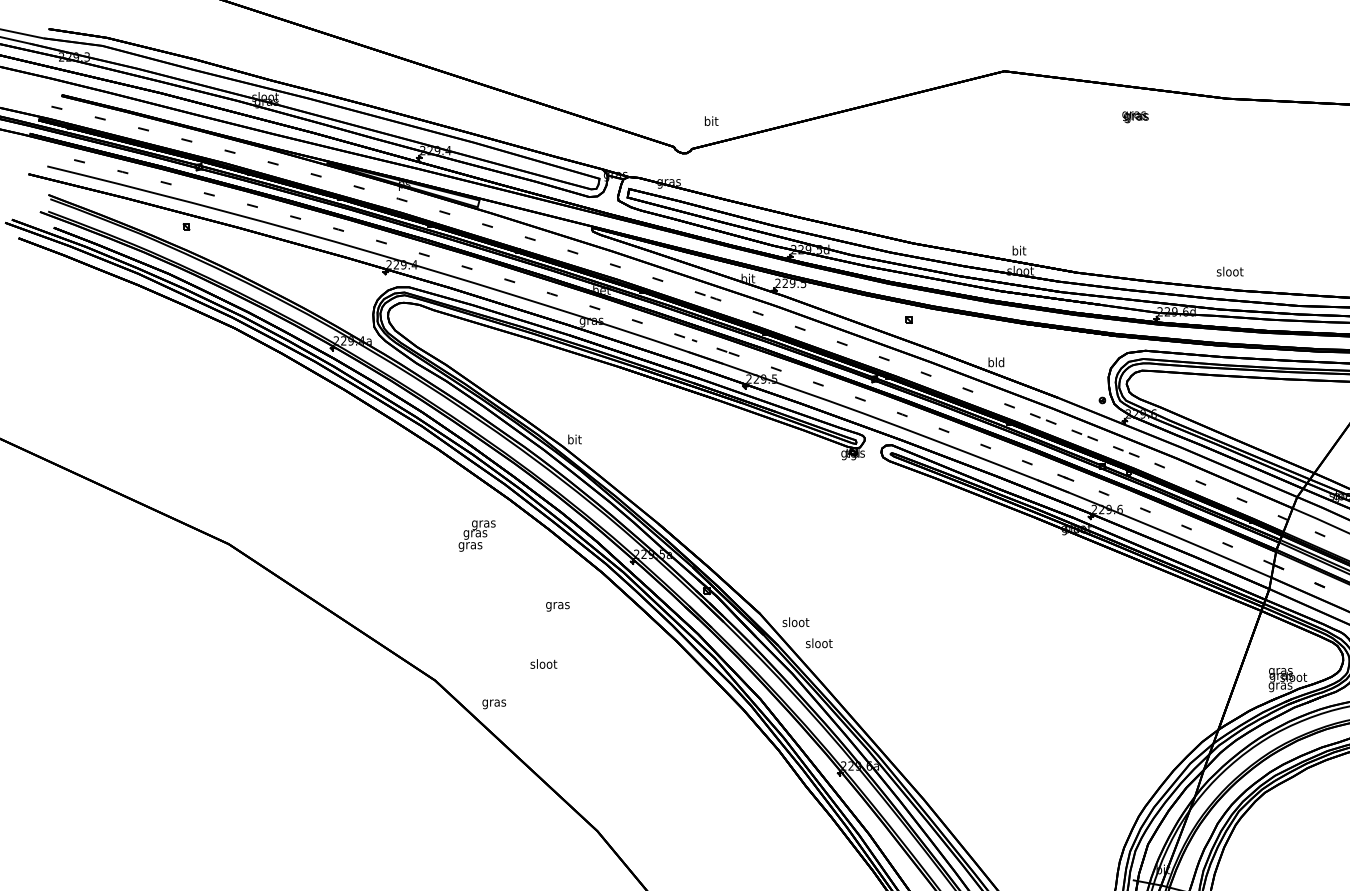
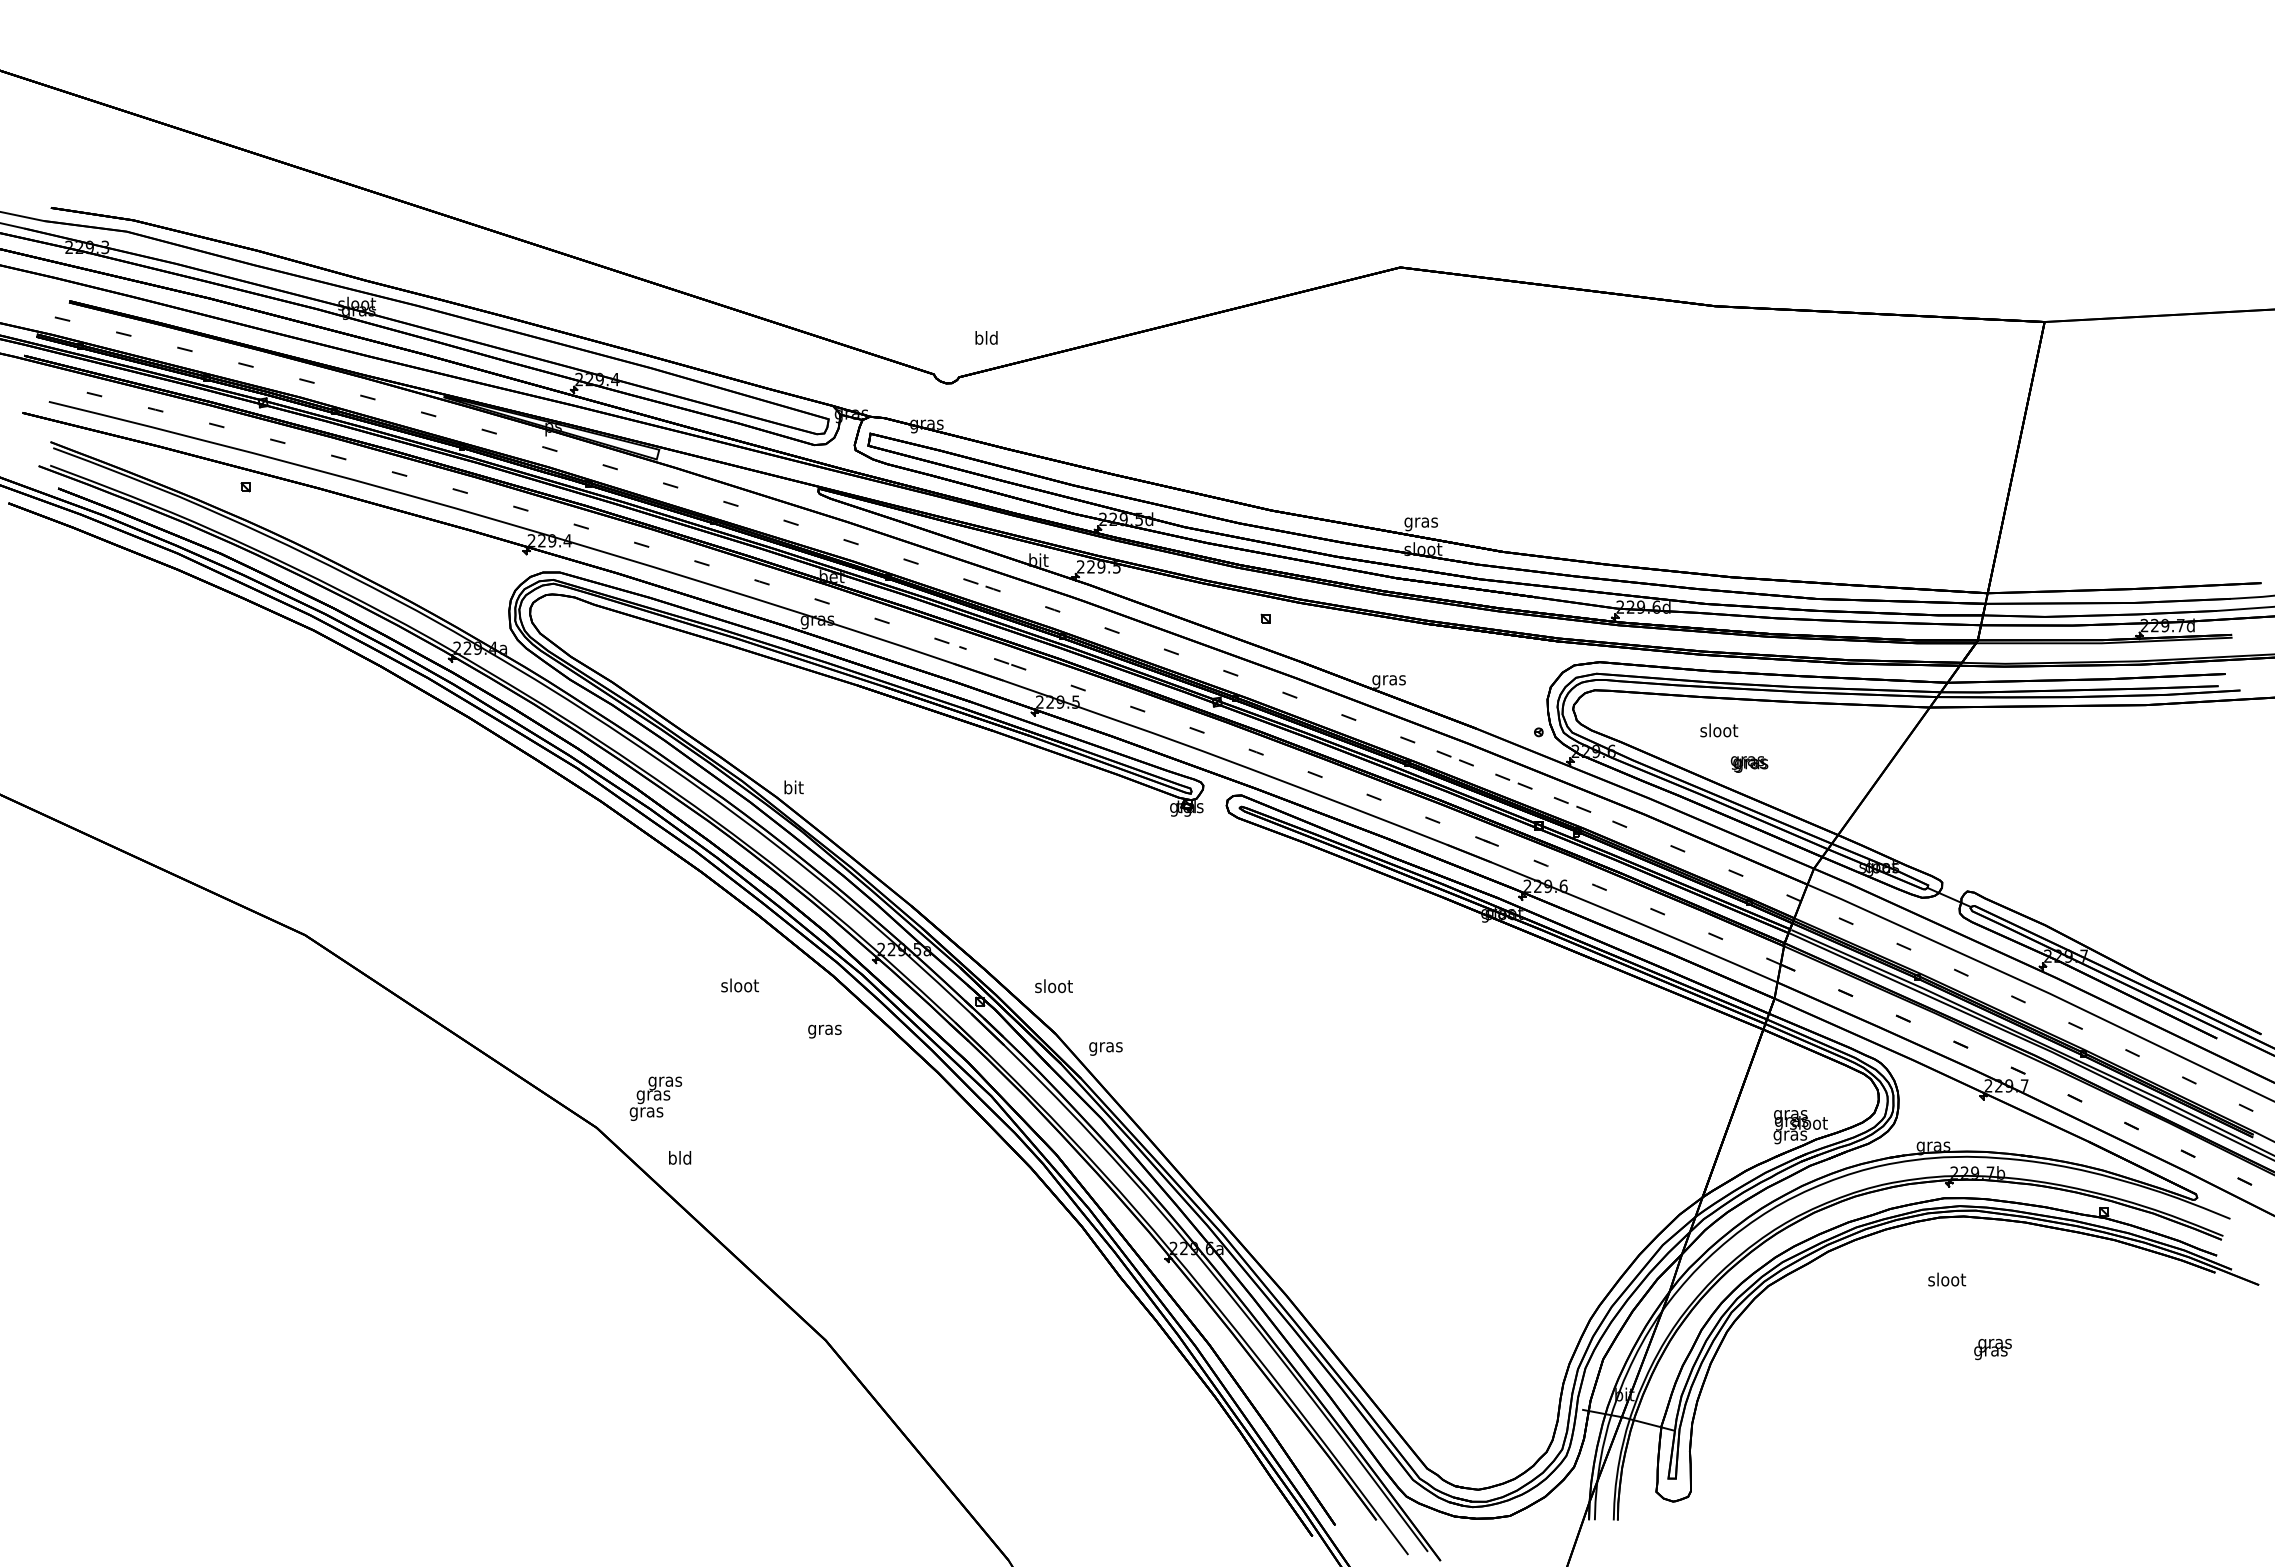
text: (1135, 117) -> (1749, 764), moved
text: (711, 120) -> (986, 337), bit -> bld
text: (1018, 251) -> (1420, 522), bit -> gras
text: (1230, 271) -> (1719, 730), moved
text: (995, 363) -> (1388, 679), bld -> gras
text: (476, 535) -> (655, 1098), moved
text: (557, 606) -> (824, 1031), moved
text: (796, 622) -> (1106, 1046), sloot -> gras
text: (818, 643) -> (1053, 986), moved
text: (543, 664) -> (739, 985), moved
text: (493, 703) -> (679, 1159), gras -> bld

